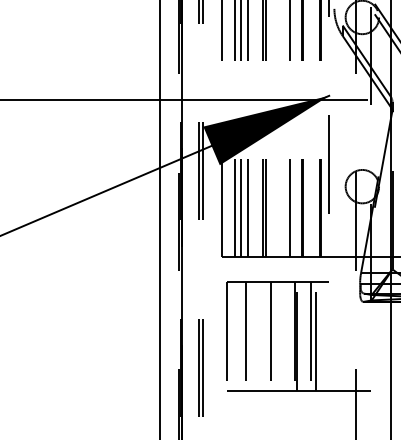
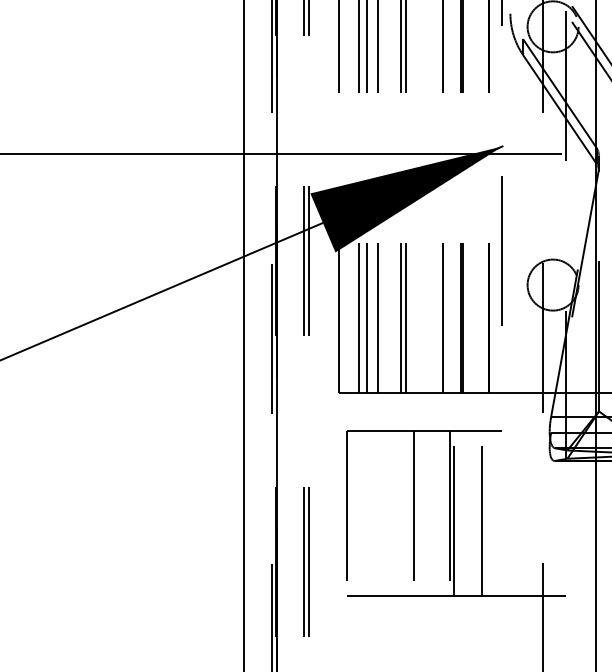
line: (245, 336) -> (374, 513), removed
line: (311, 336) -> (475, 513), removed

